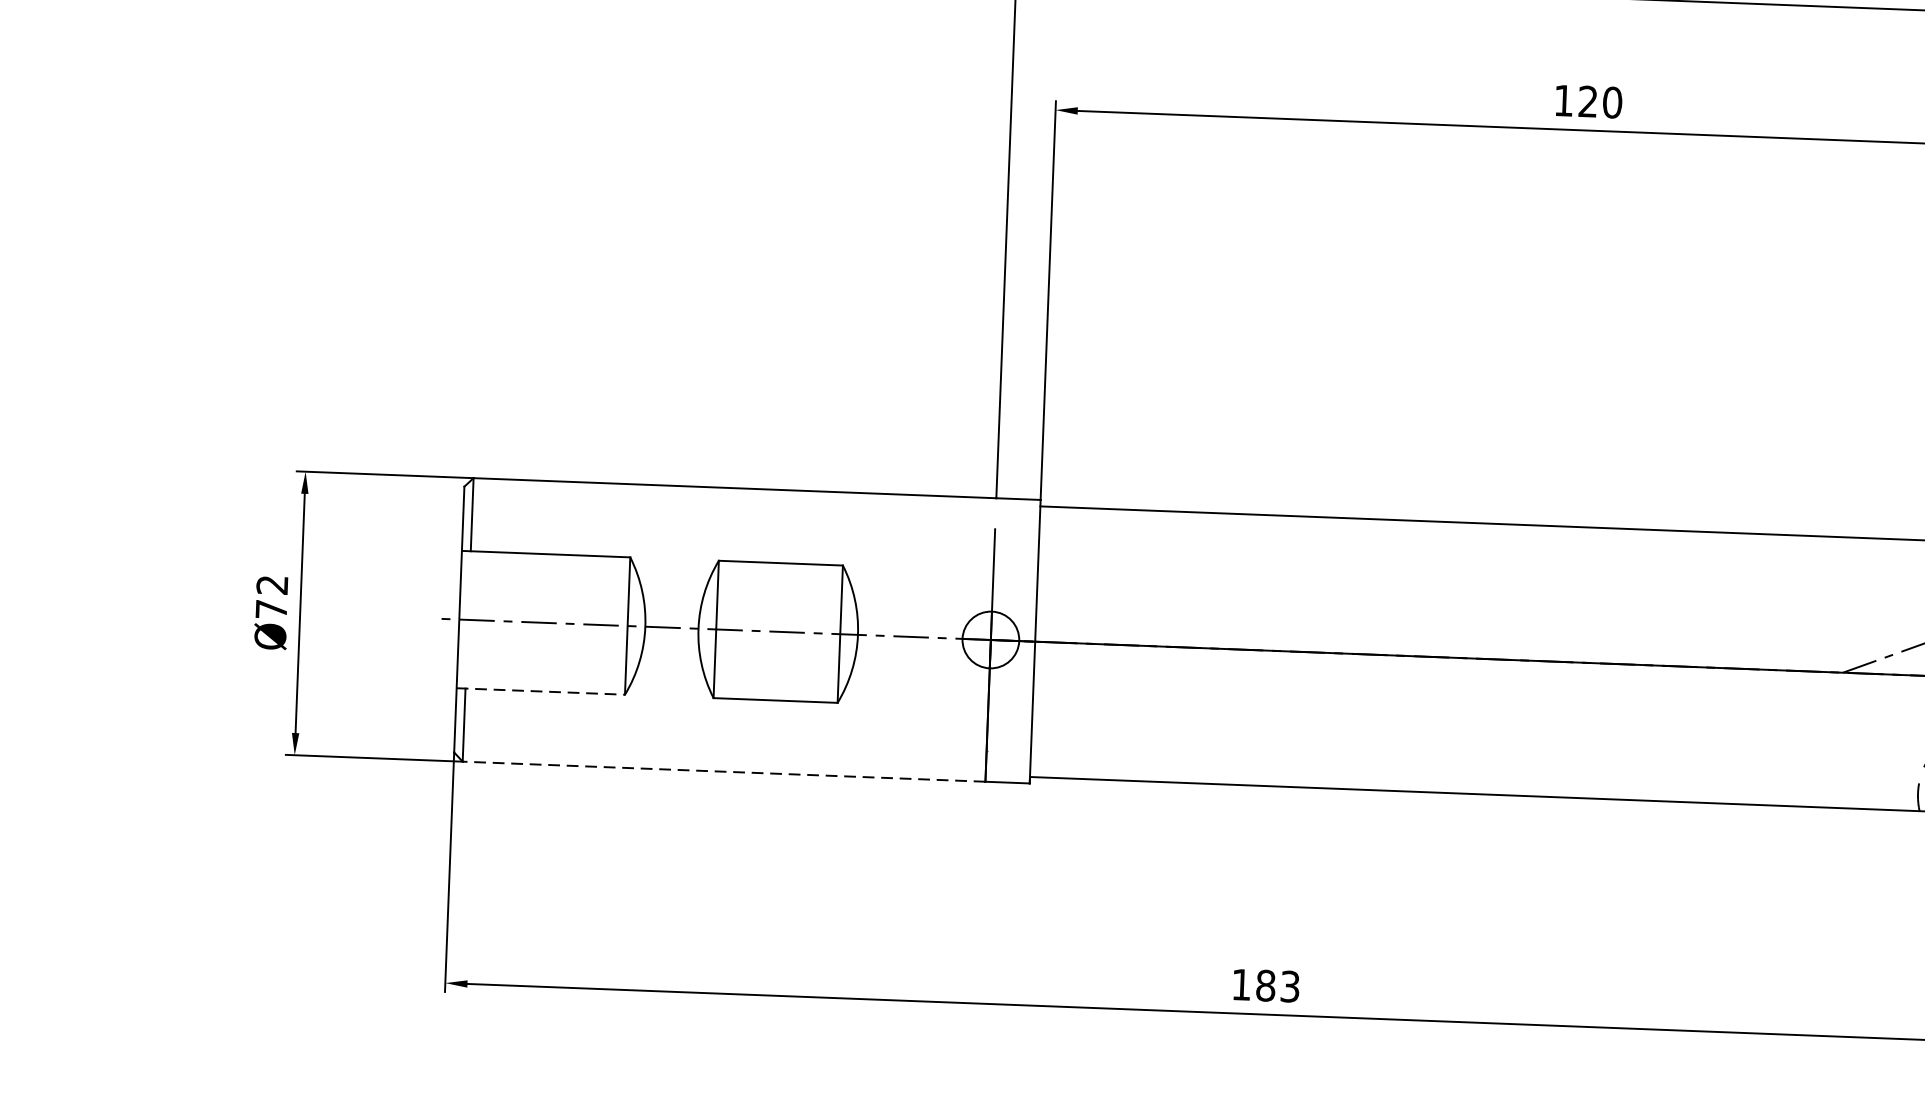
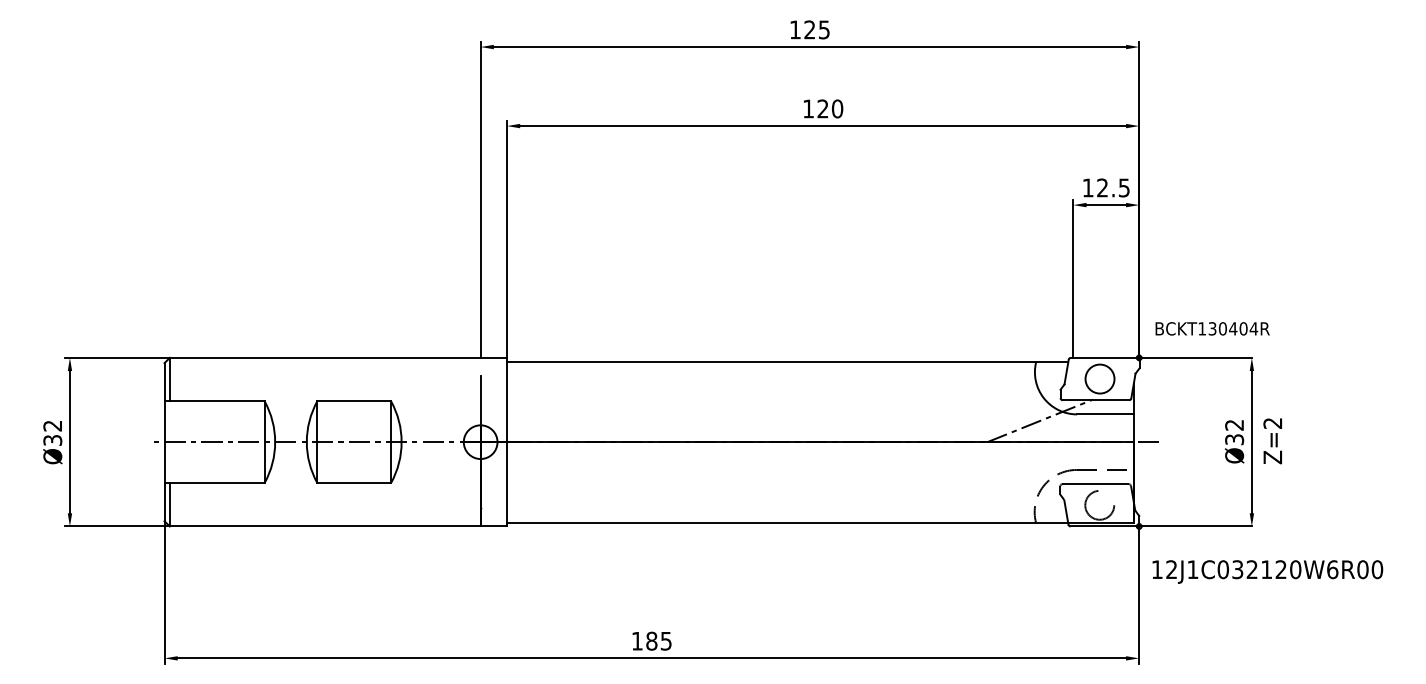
text: (270, 609) -> (52, 440), Ø72 -> Ø32
line: (542, 692) -> (215, 483), dashed -> solid
line: (722, 771) -> (324, 526), dashed -> solid
text: (1290, 985) -> (666, 640), 183 -> 185

